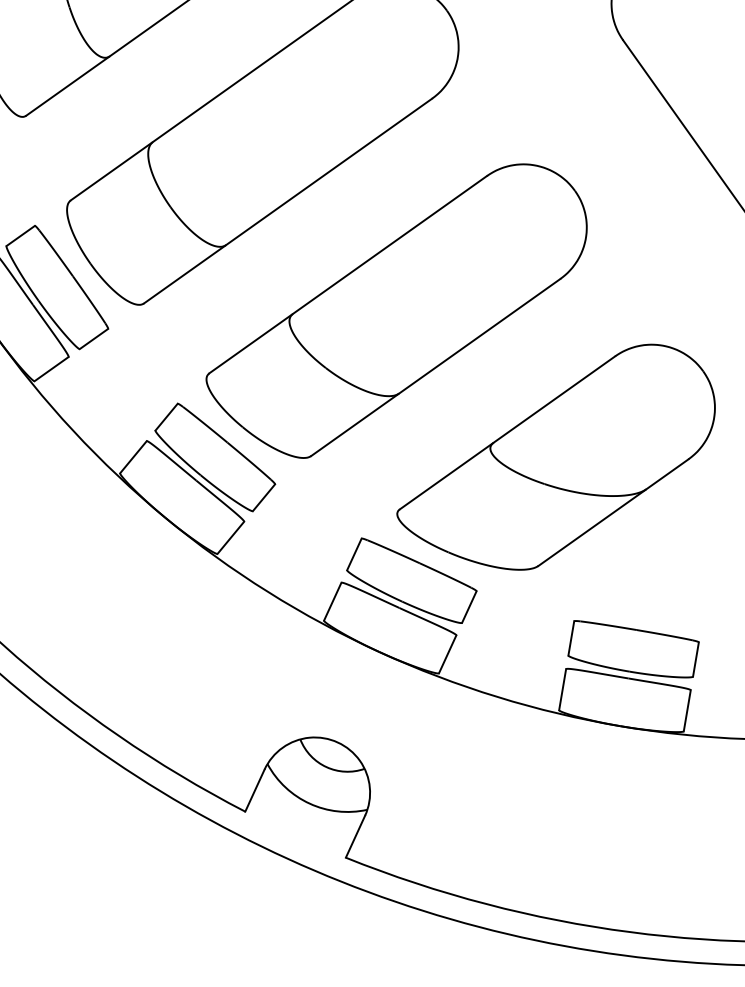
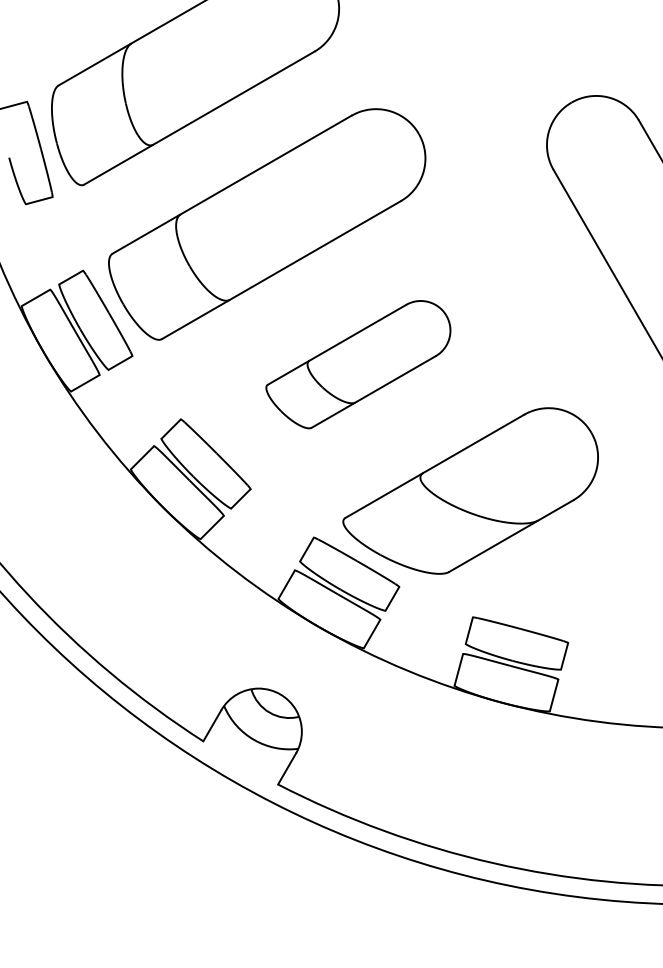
part: (397, 312) -> (358, 364), size x0.6

